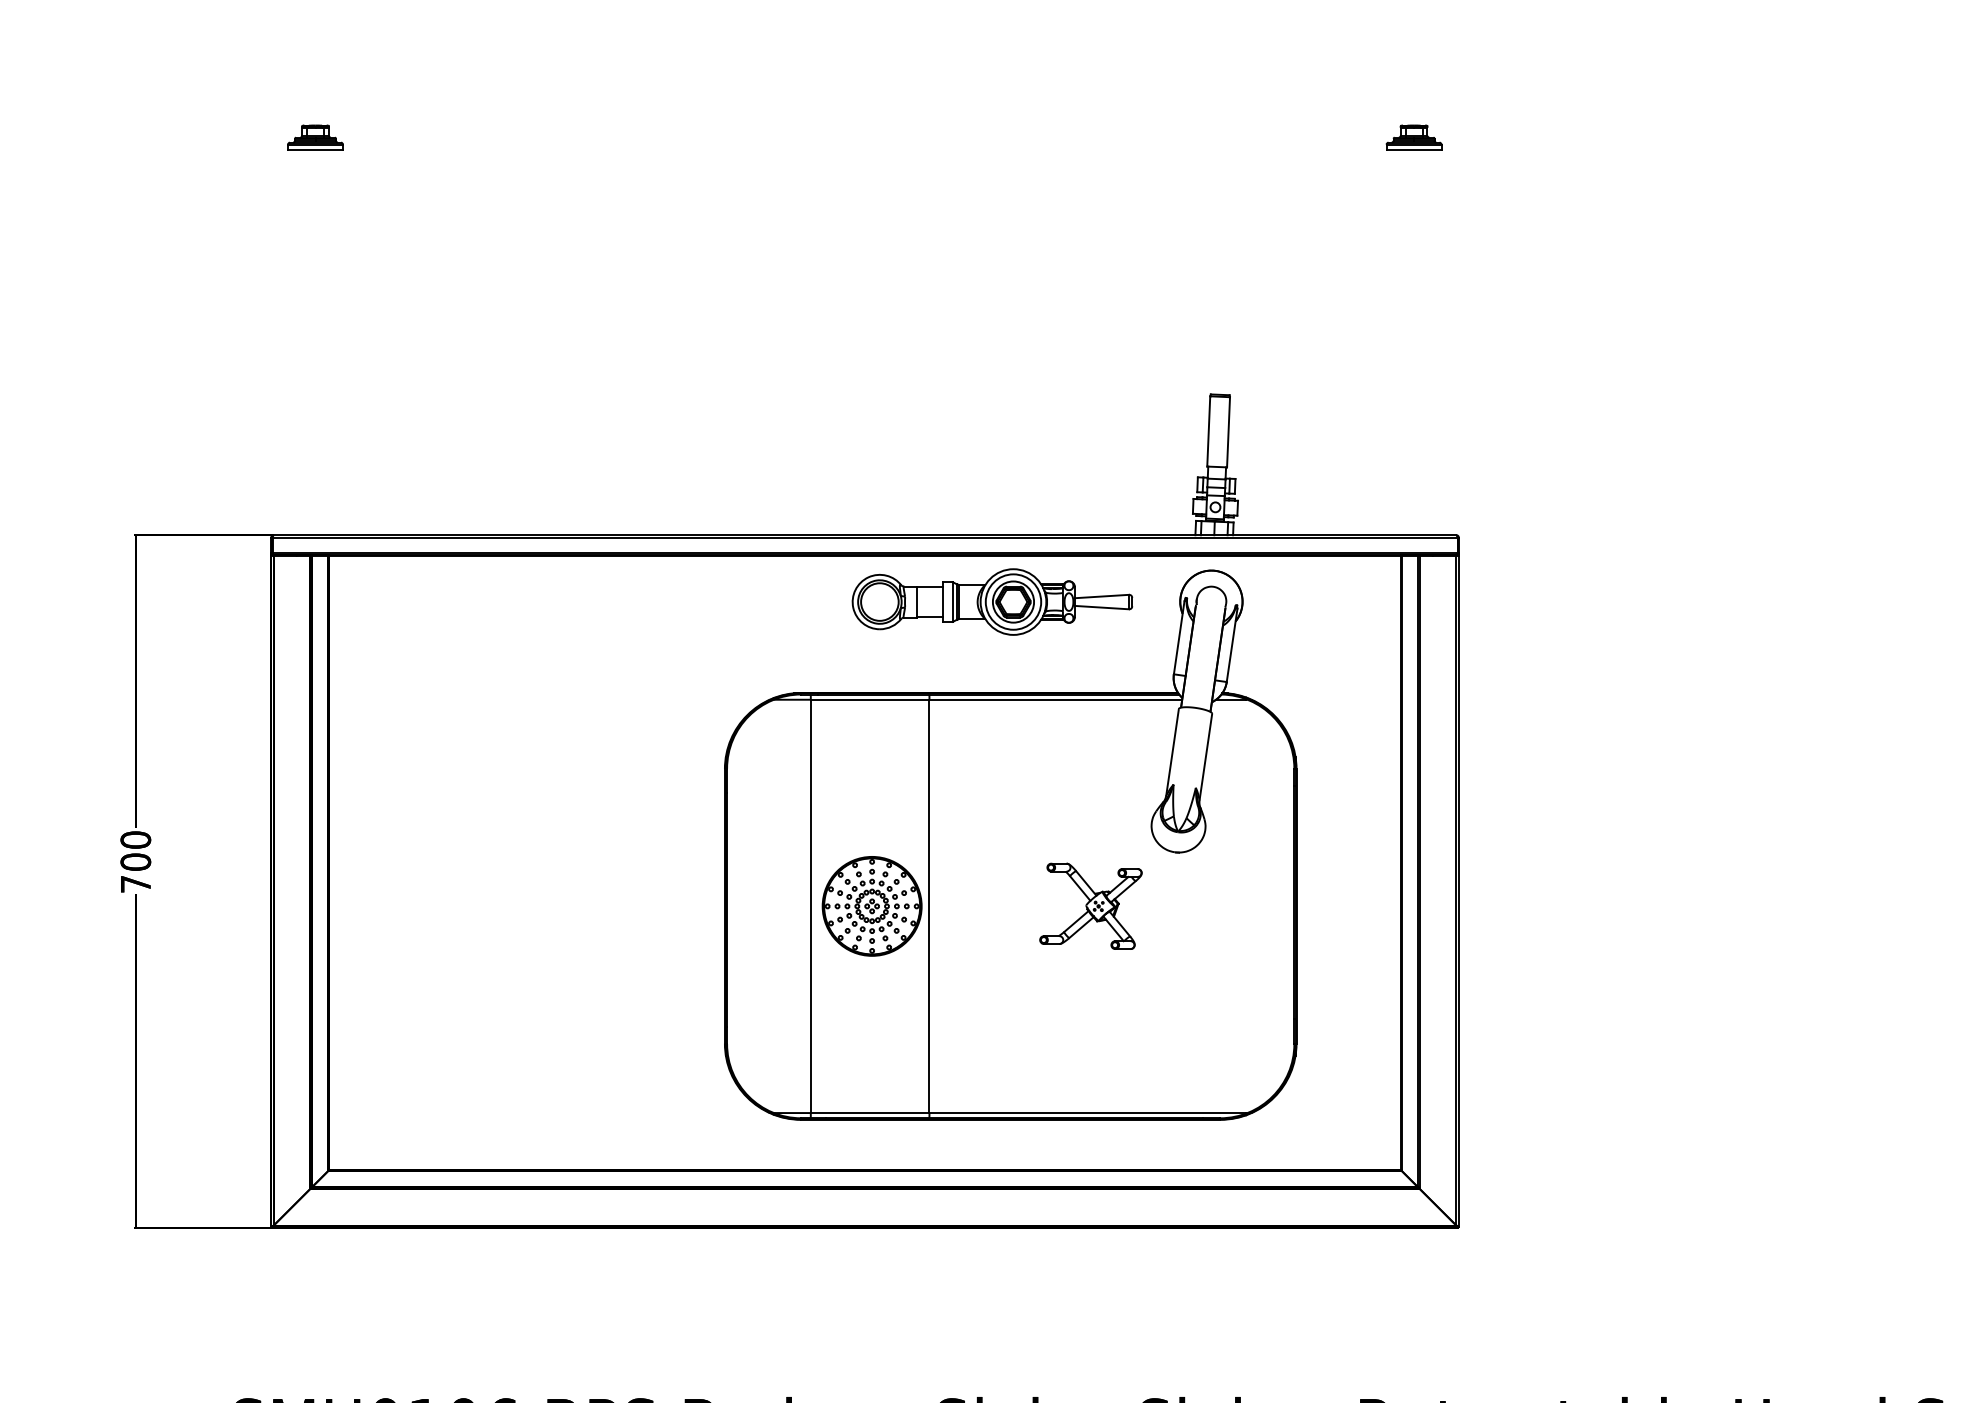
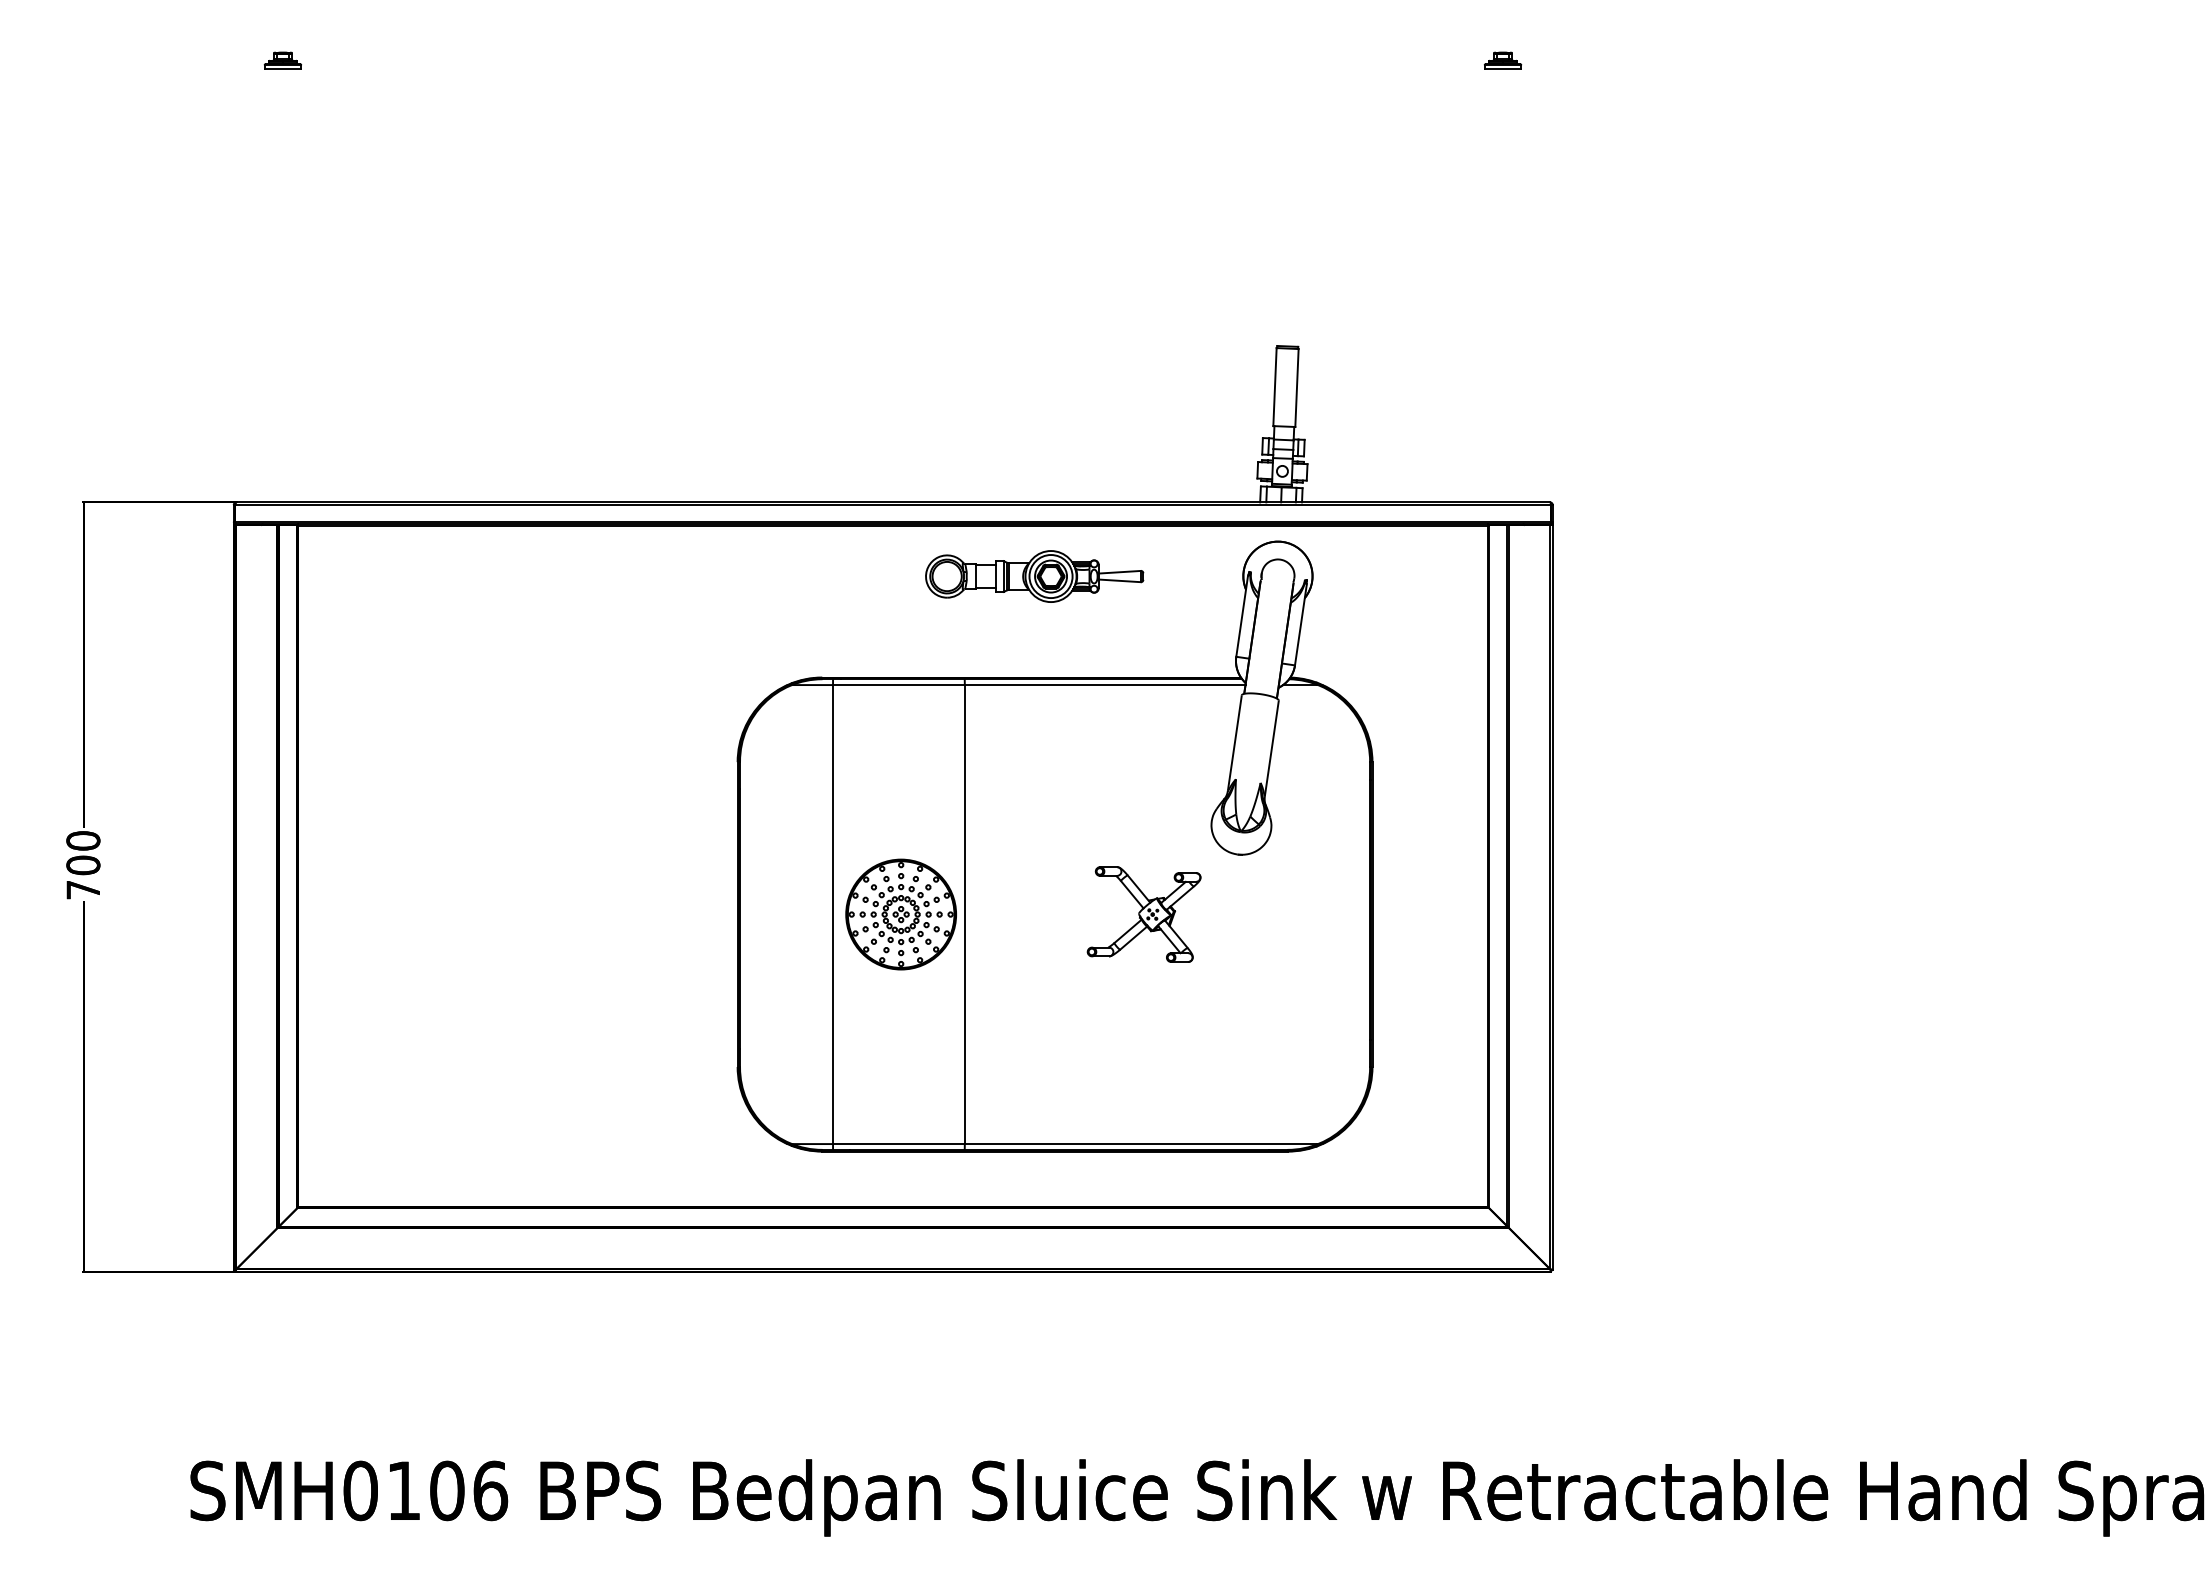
part: (315, 137) -> (282, 60), size x0.6
part: (1413, 137) -> (1502, 60), size x0.6
part: (992, 601) -> (1034, 576), size x0.7

